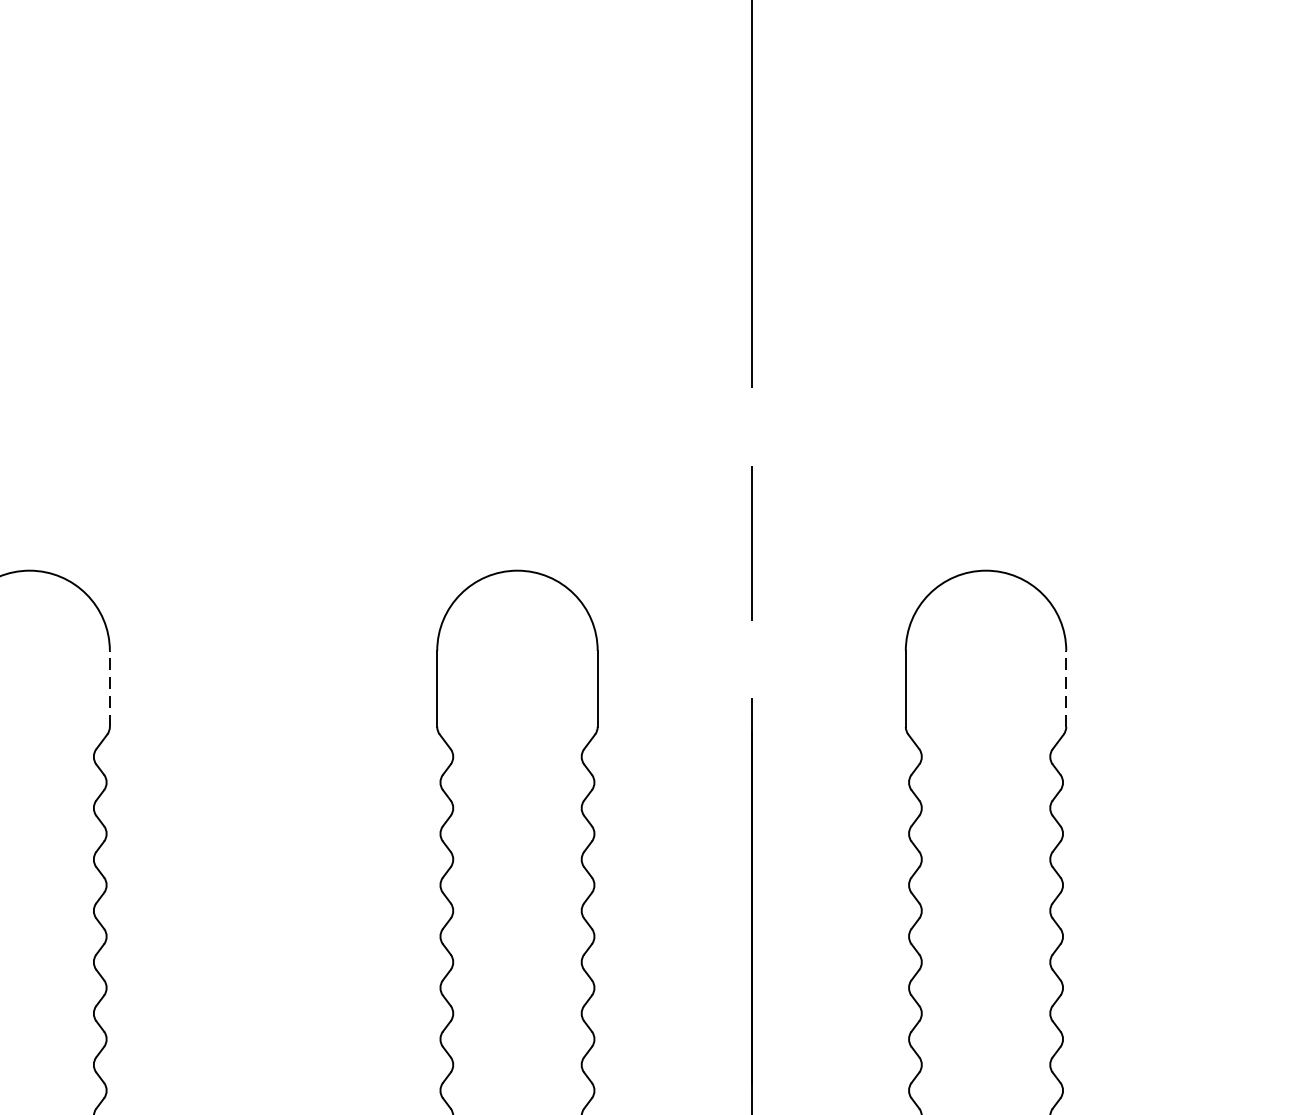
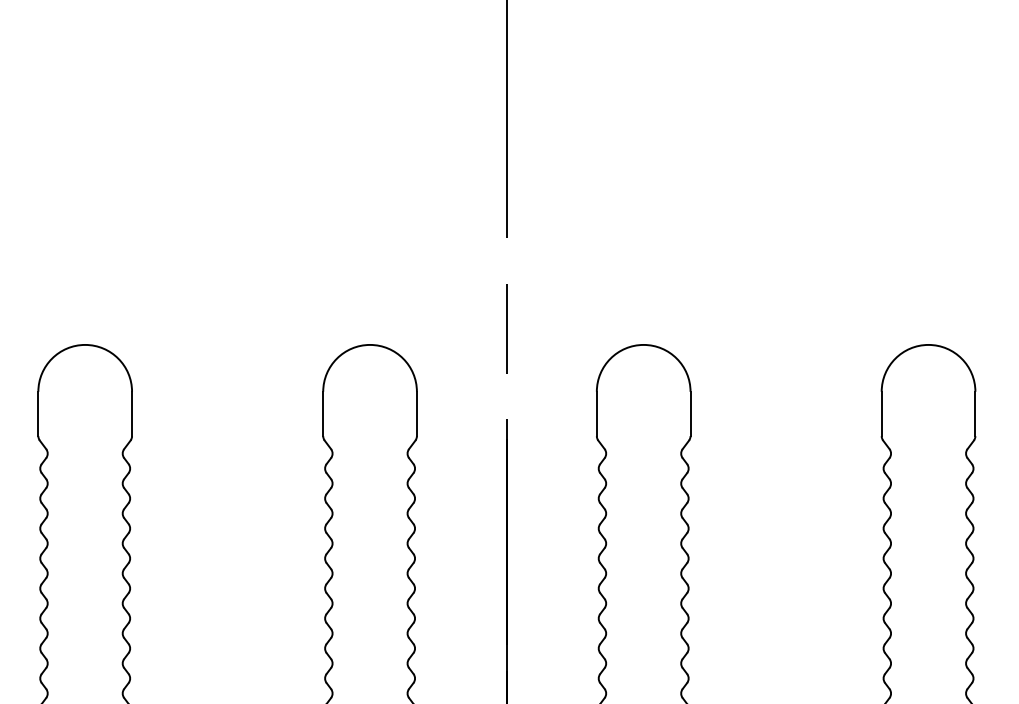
line: (110, 688) -> (132, 413), dashed -> solid
line: (1066, 688) -> (690, 413), dashed -> solid

